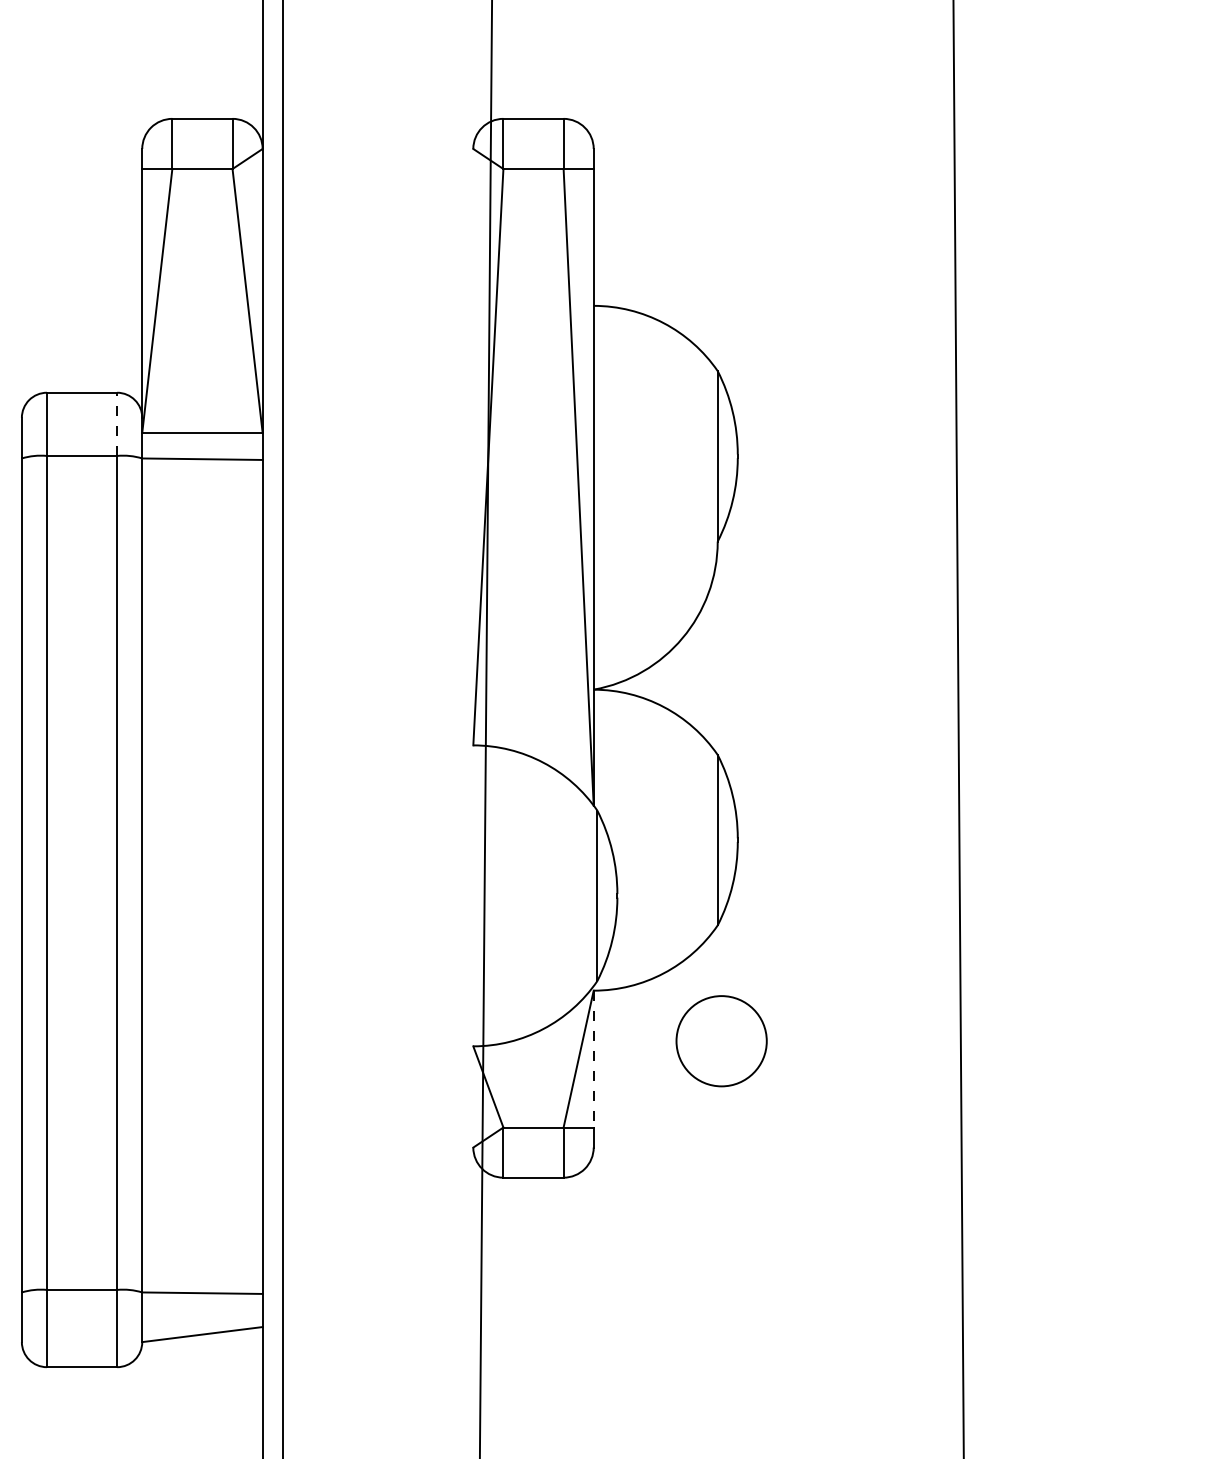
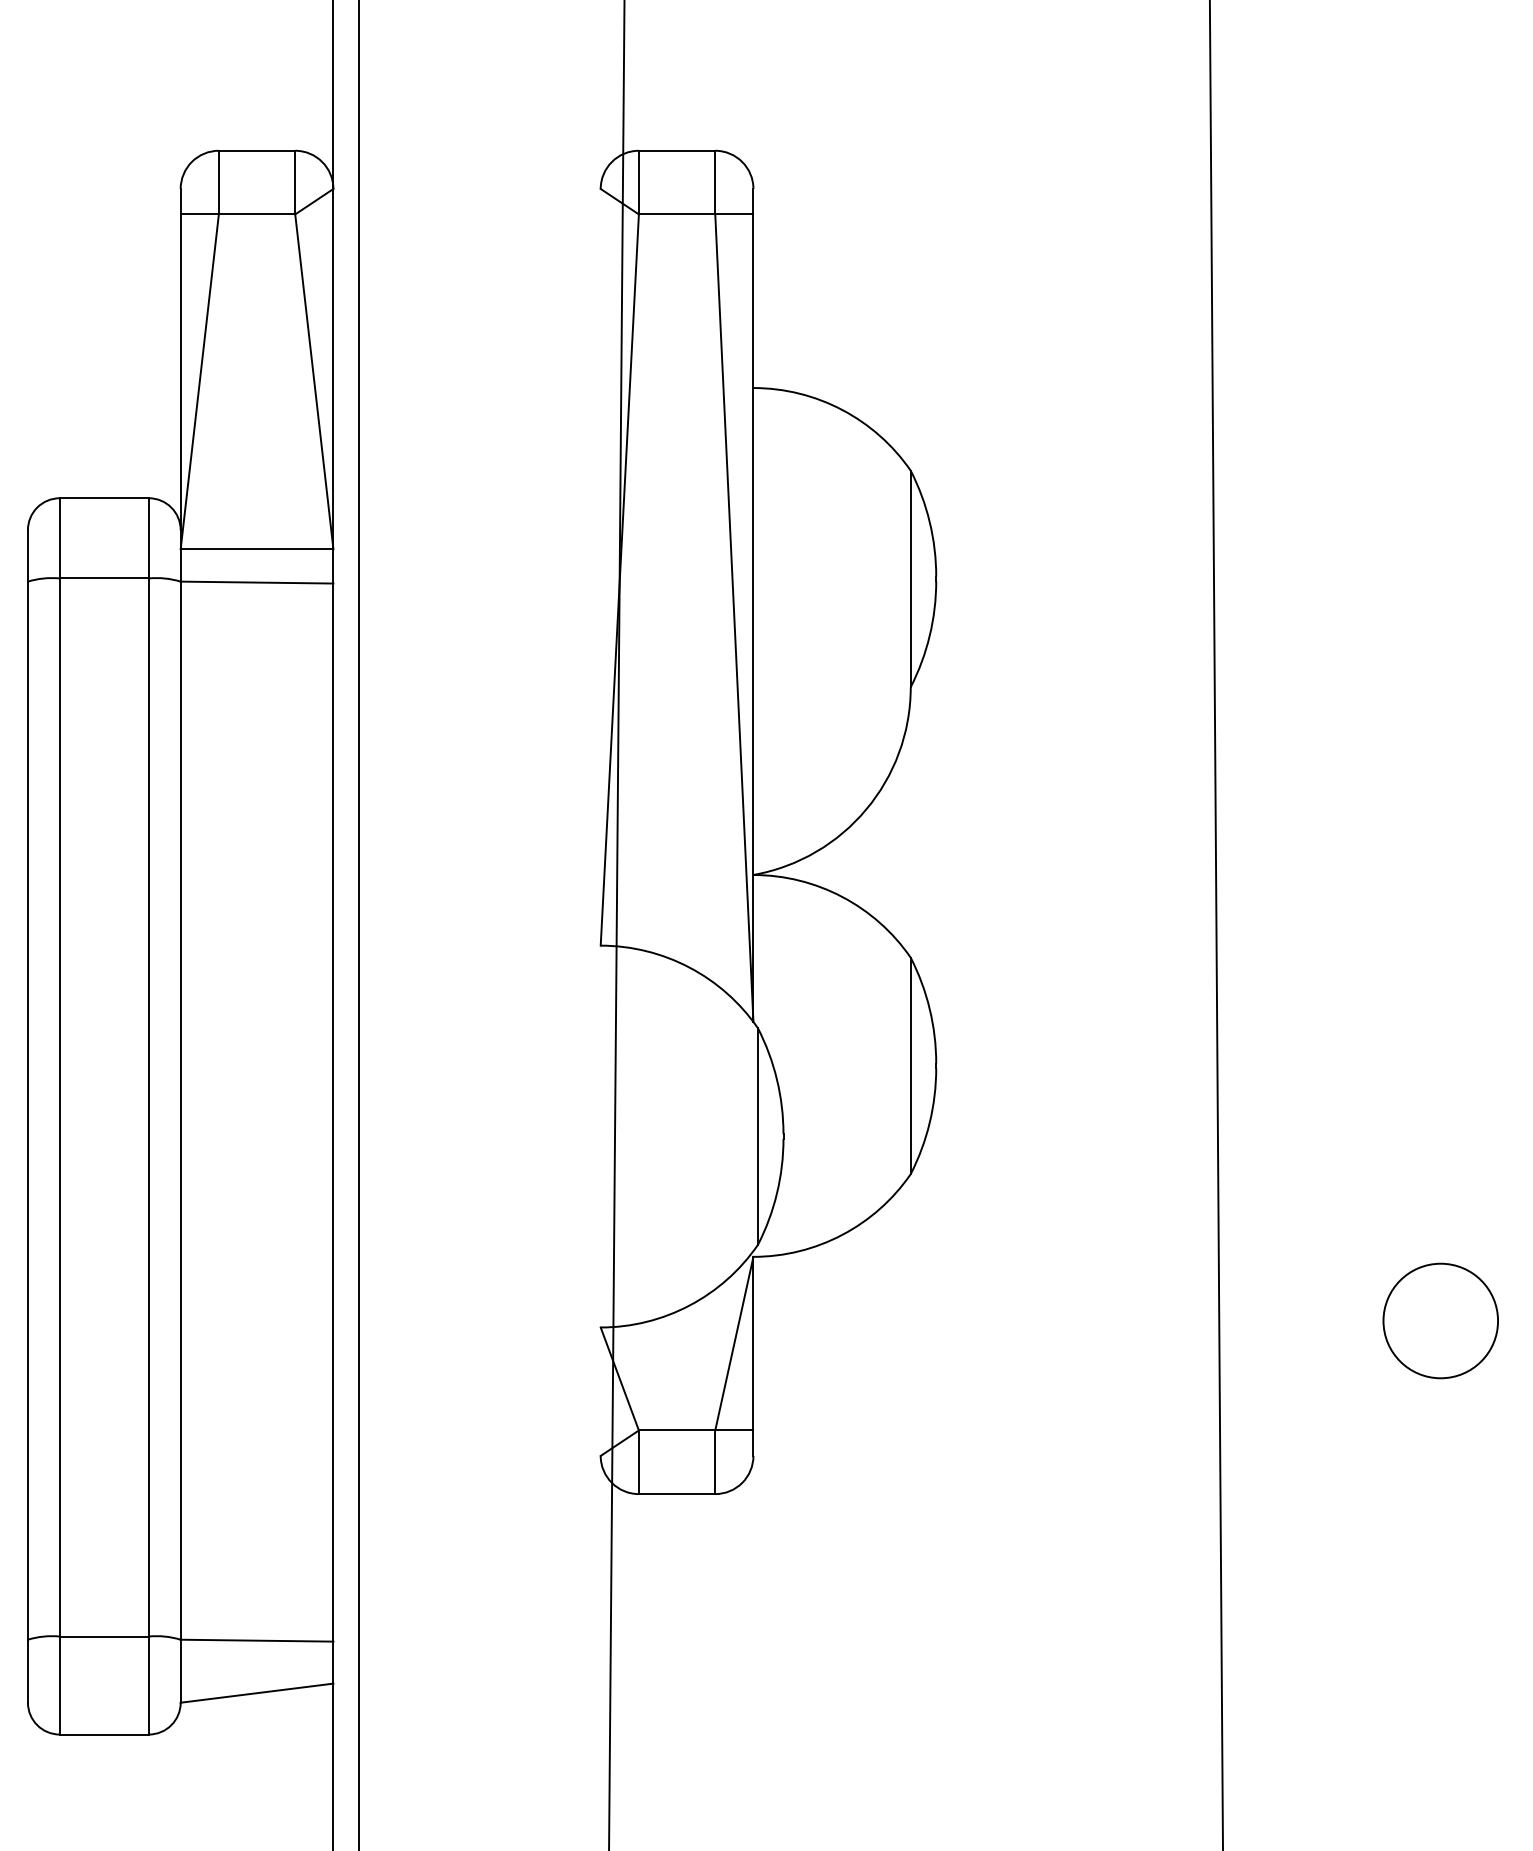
line: (116, 423) -> (148, 537), dashed -> solid
circle: (721, 1040) -> (1440, 1320), moved
line: (593, 1058) -> (753, 1343), dashed -> solid

